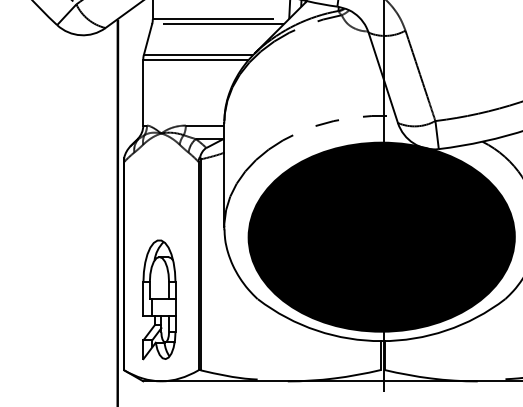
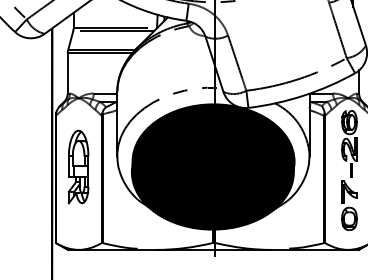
fill: (380, 253) -> (212, 171), added
part: (159, 298) -> (78, 166), moved

